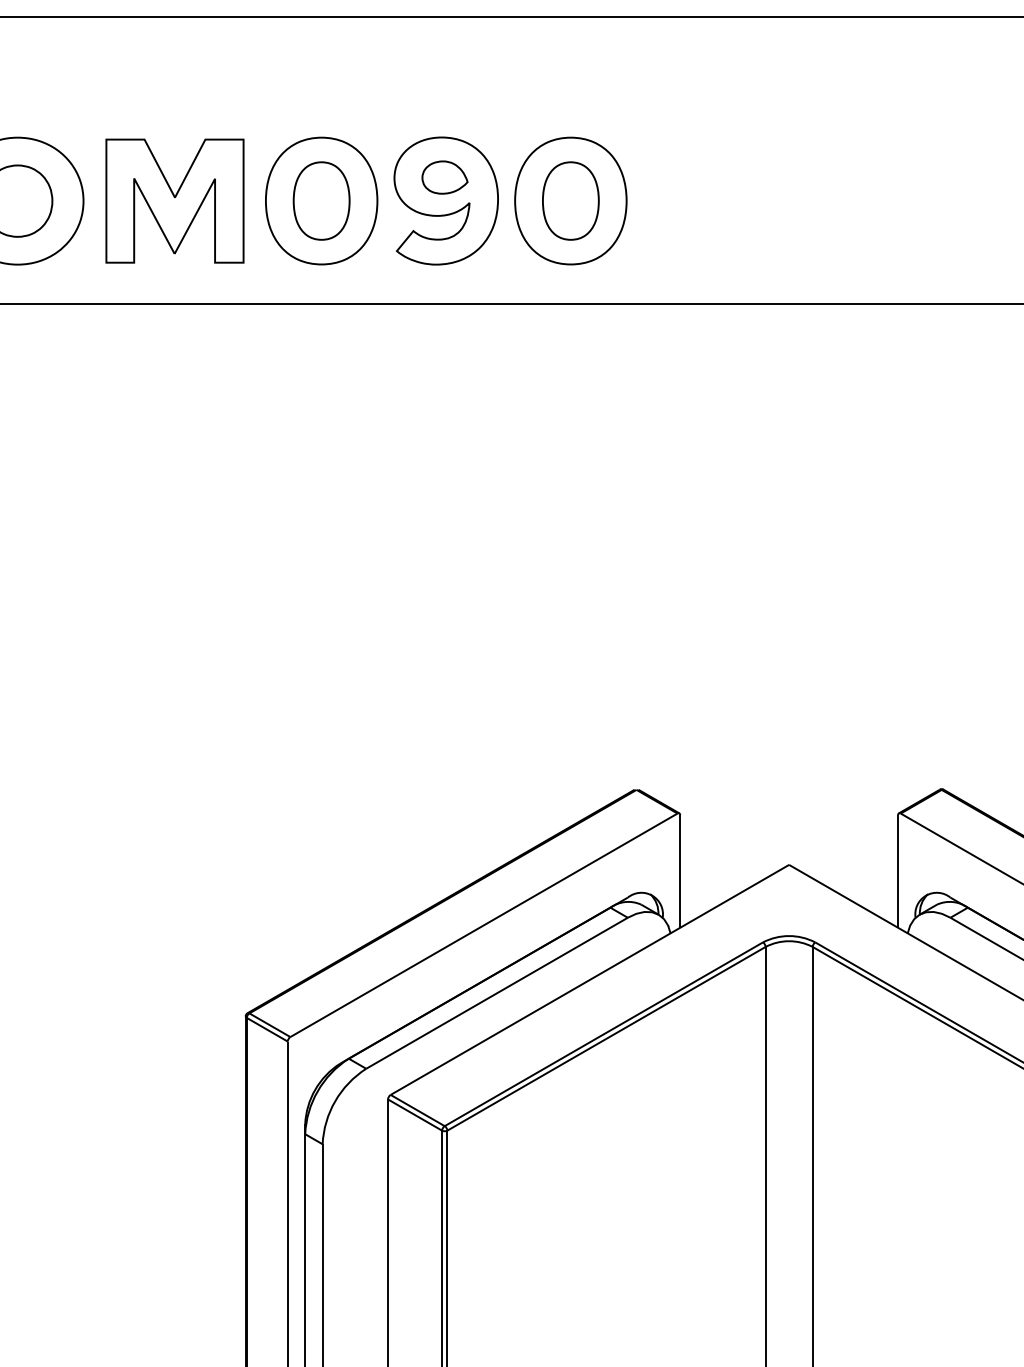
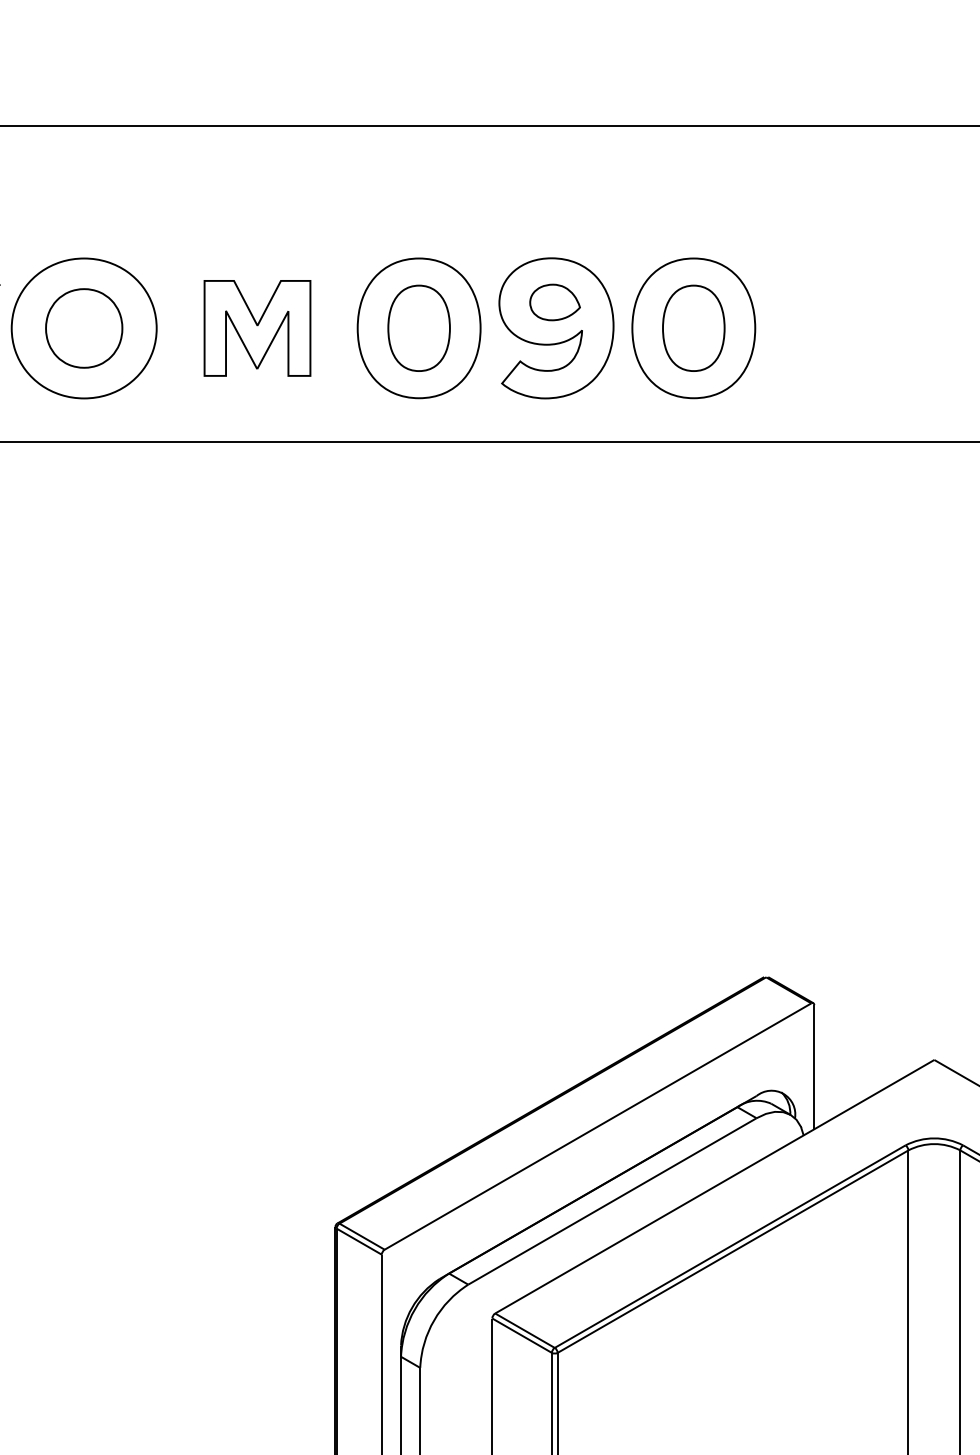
part: (174, 200) -> (256, 327), size x0.7

